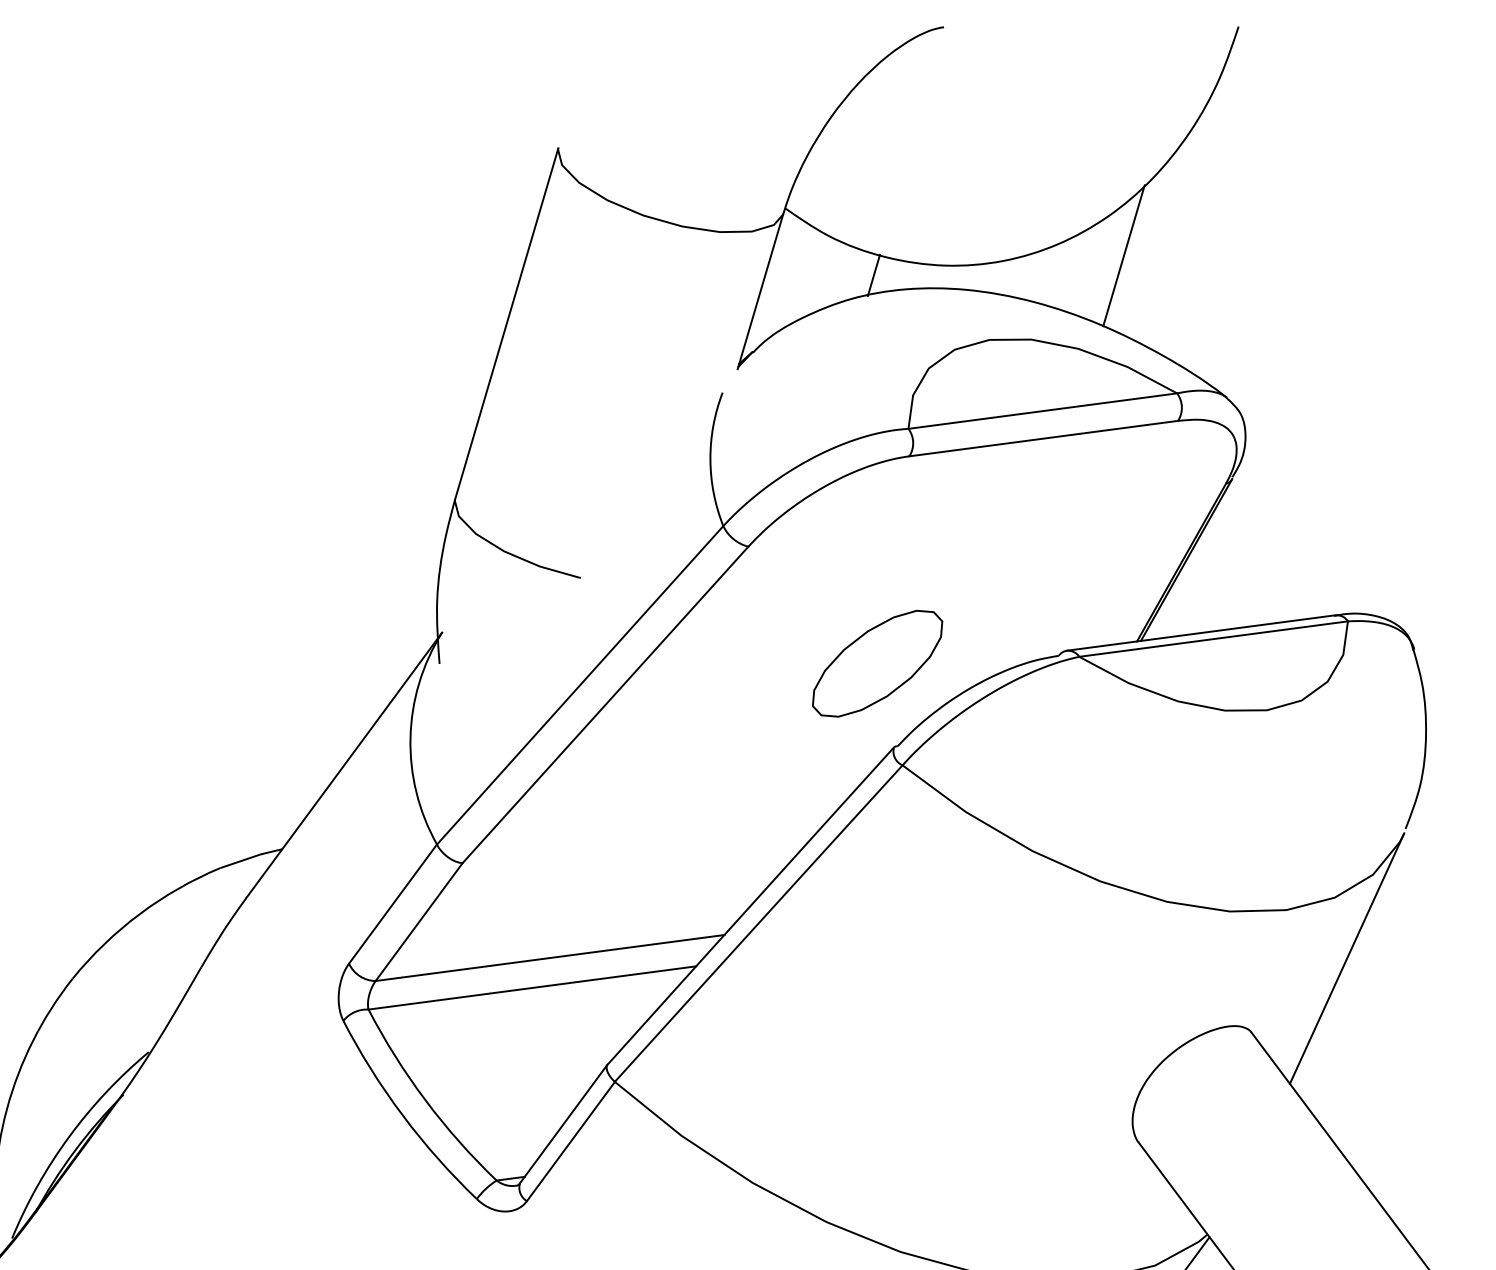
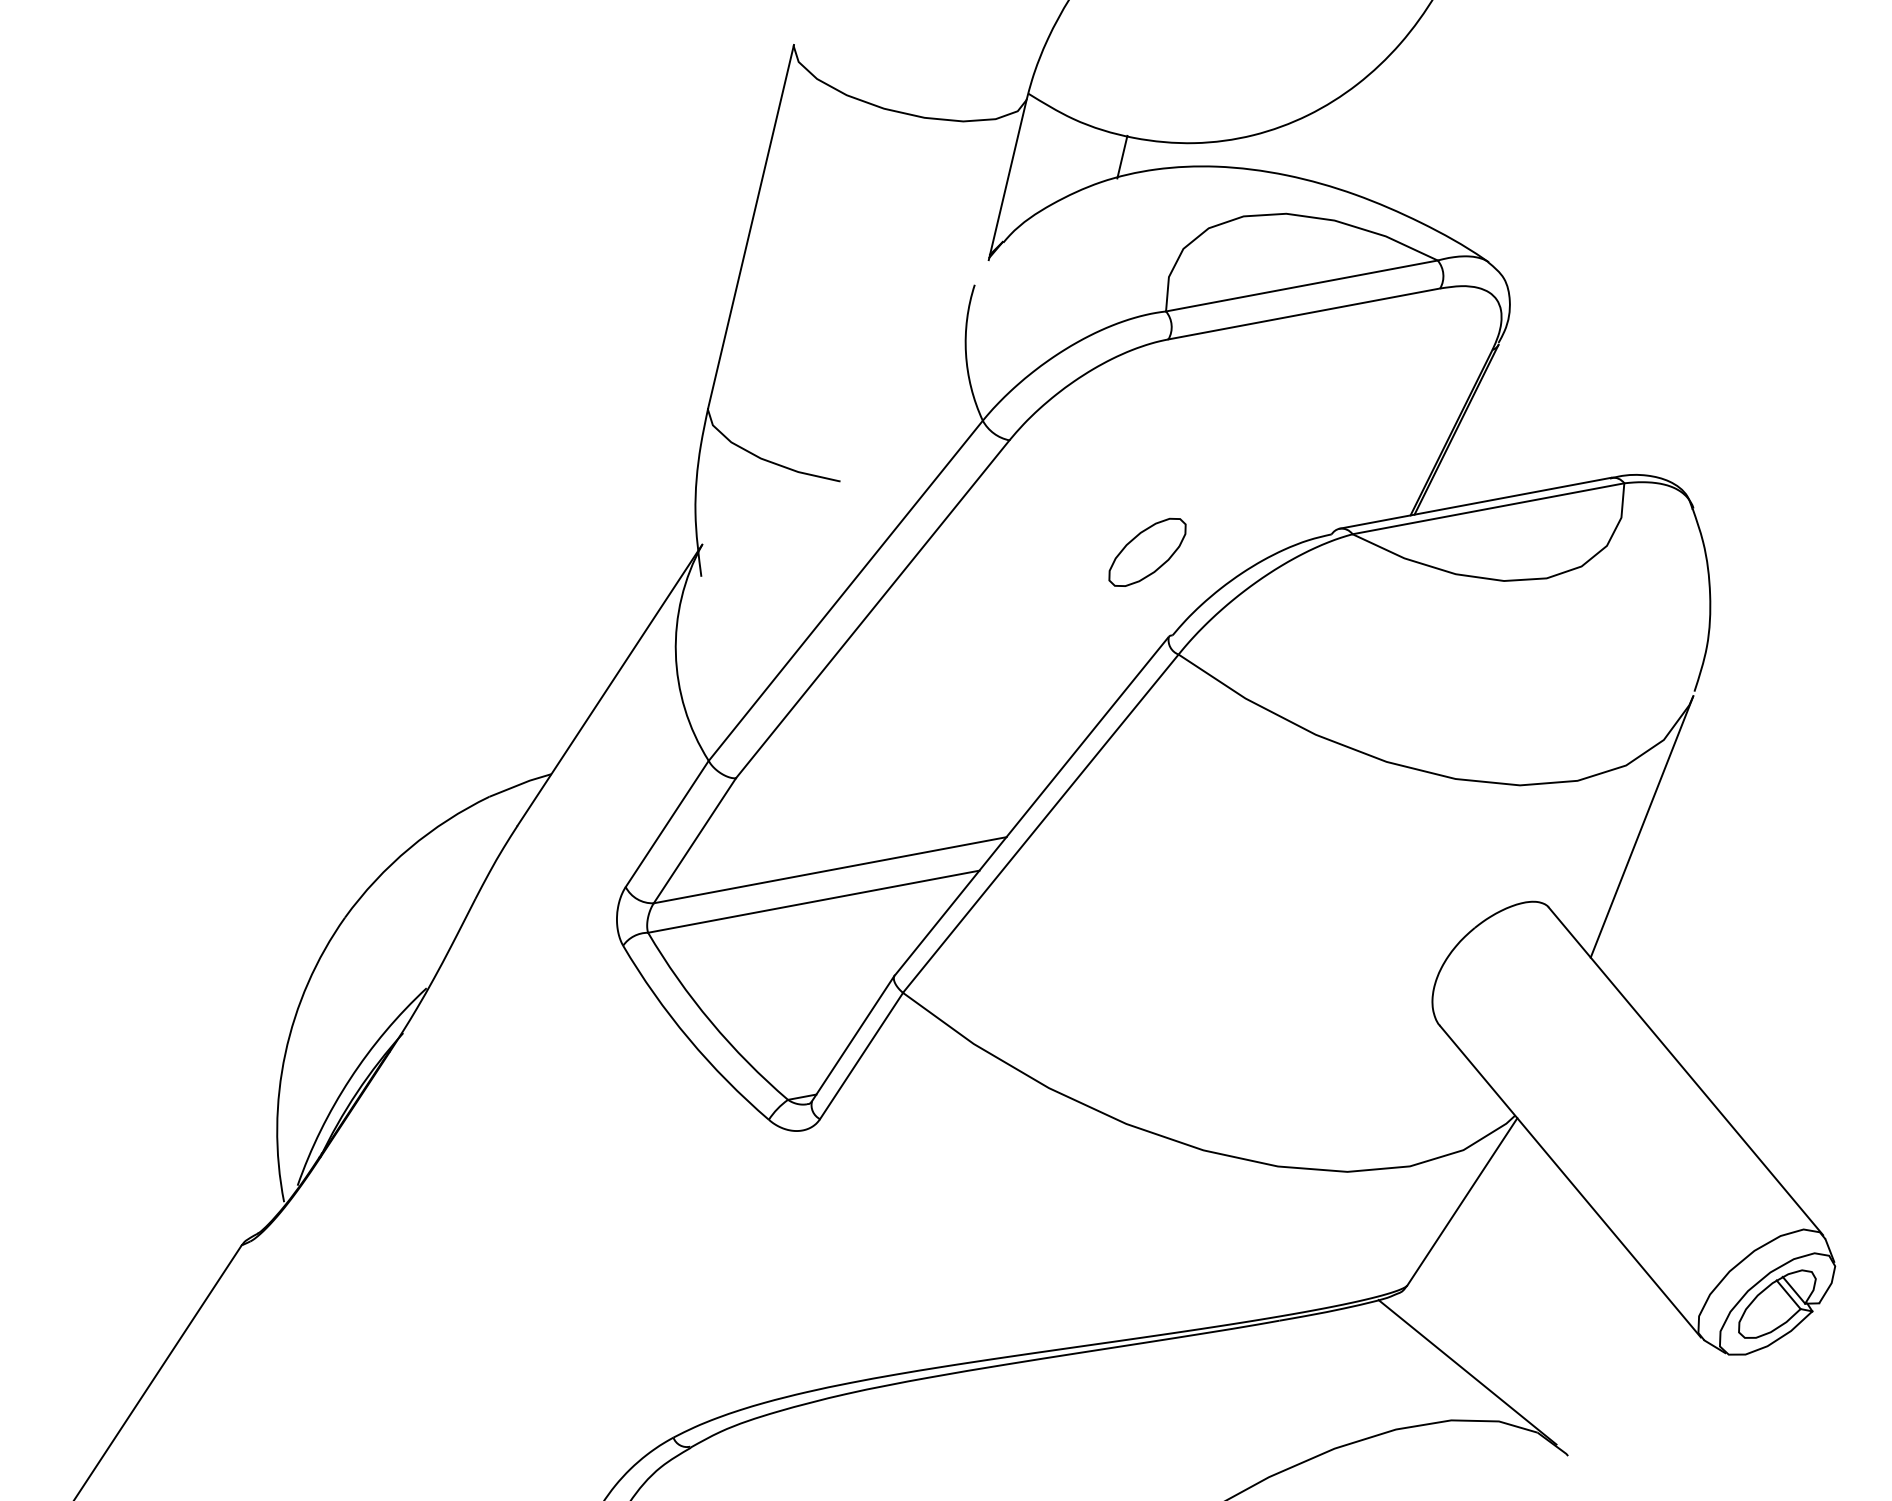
line: (1123, 255) -> (1375, 123), removed
part: (877, 663) -> (1147, 552), size x0.6

